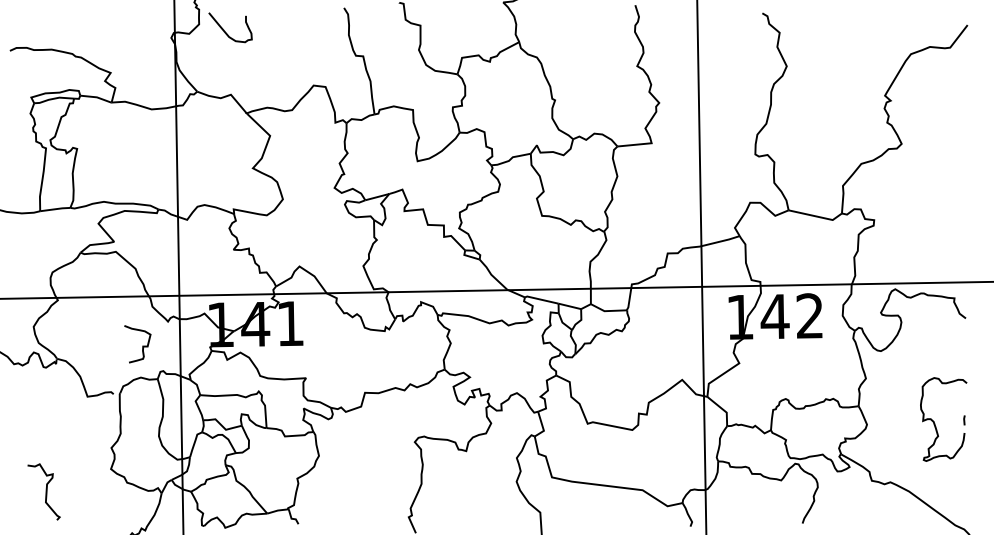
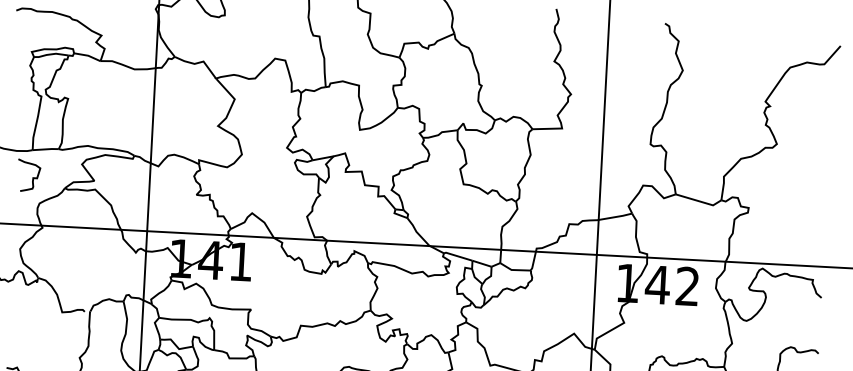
curve: (142, 345) -> (32, 177), moved

